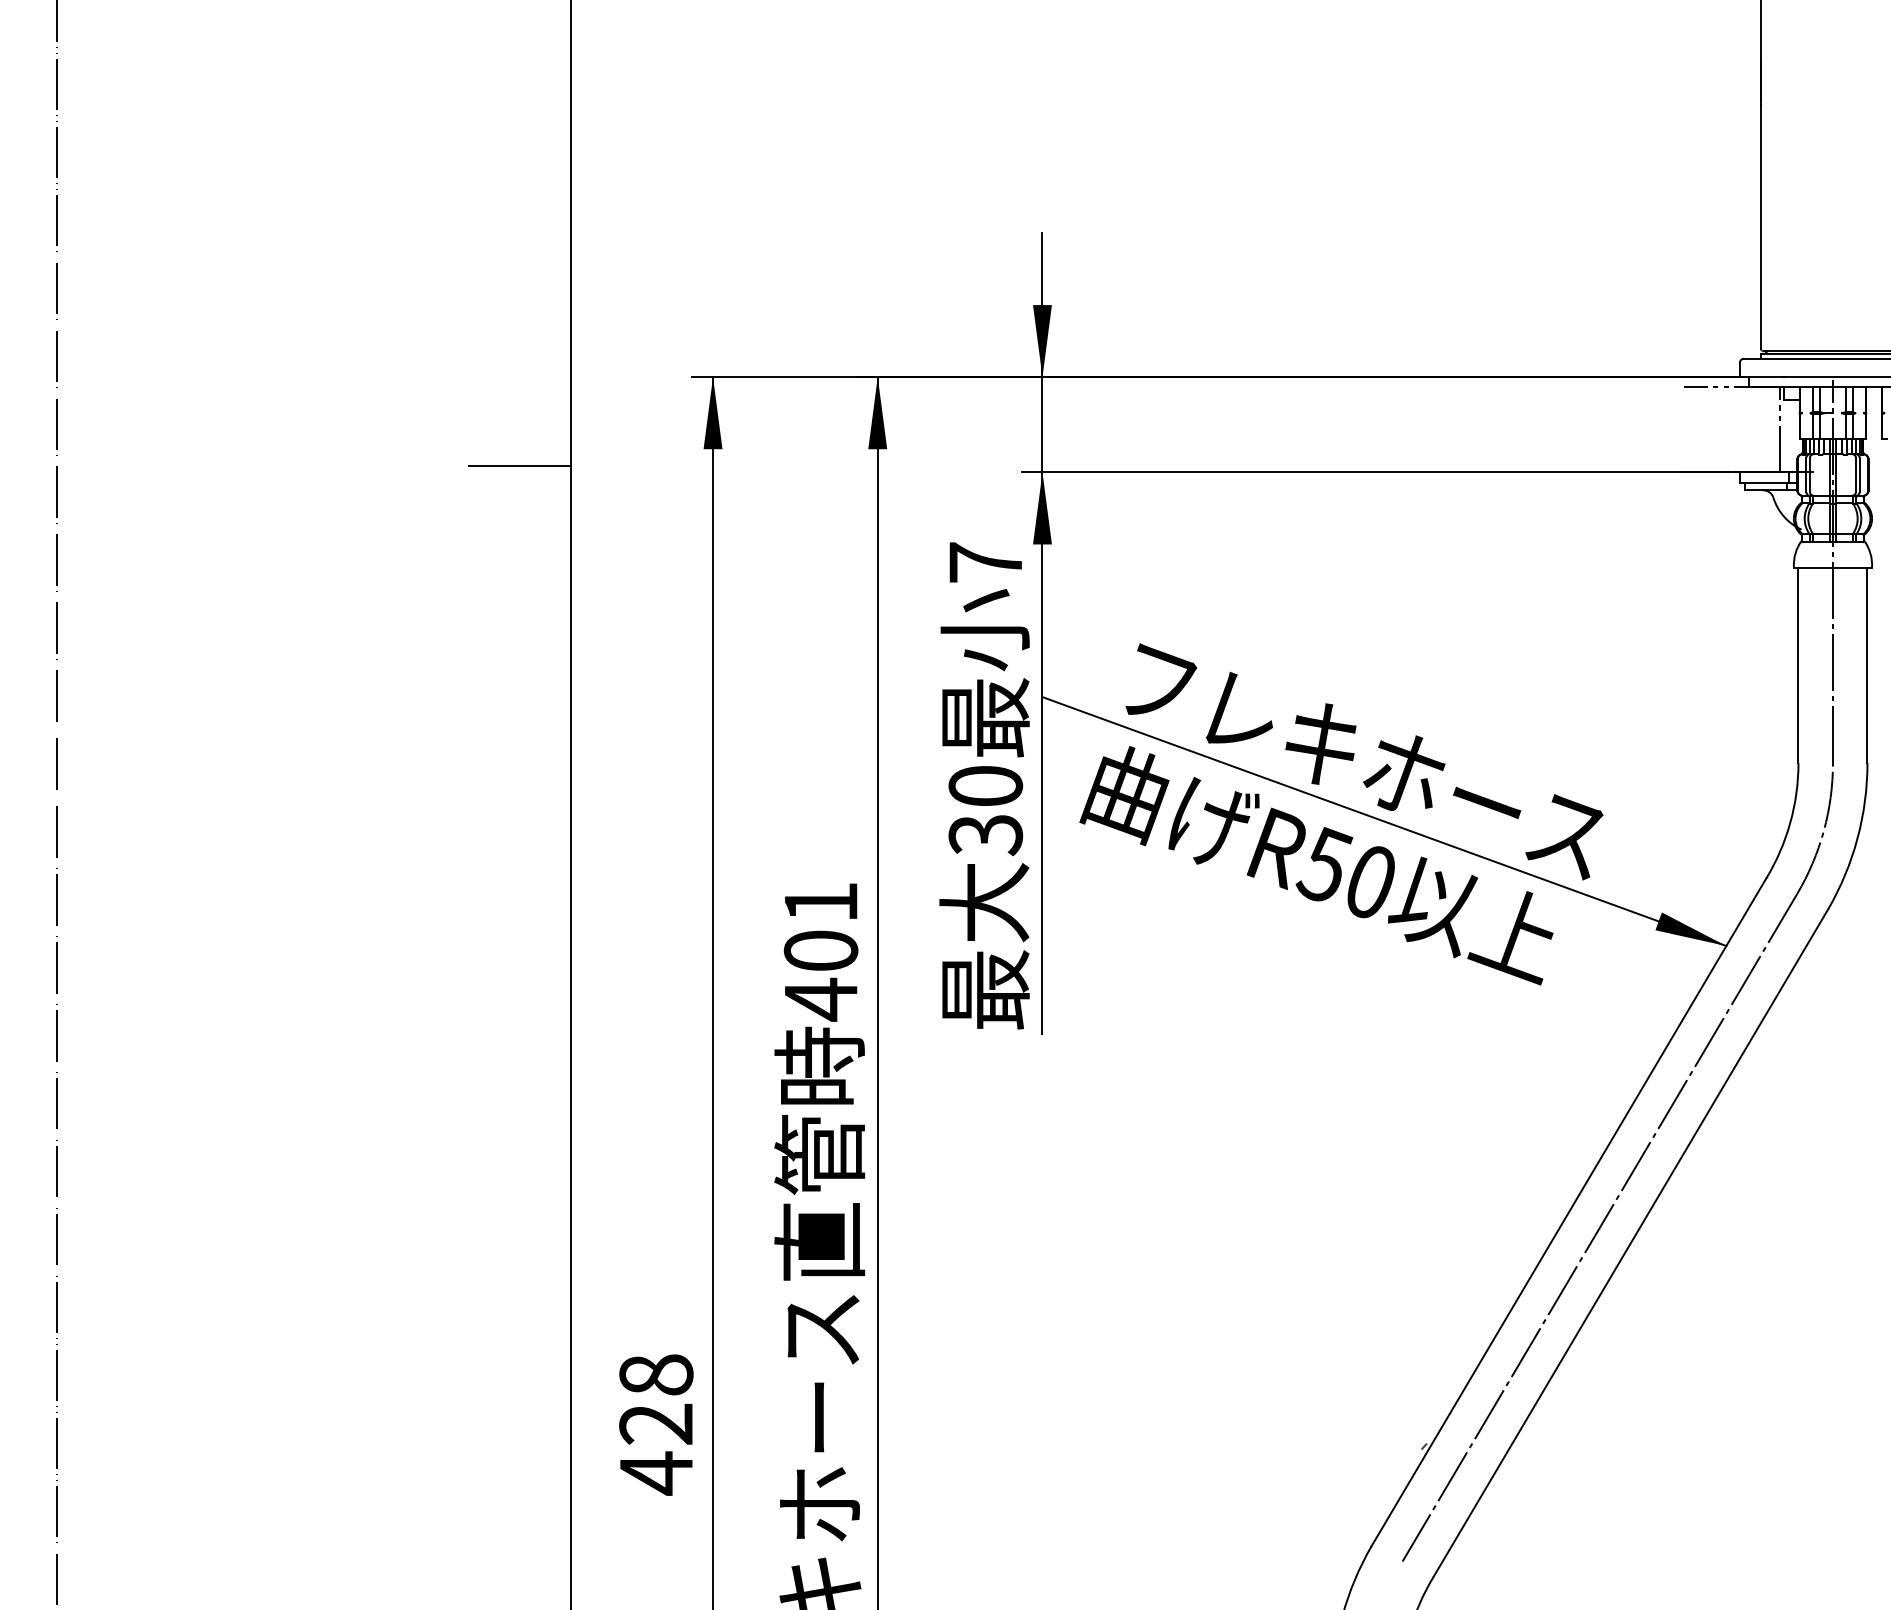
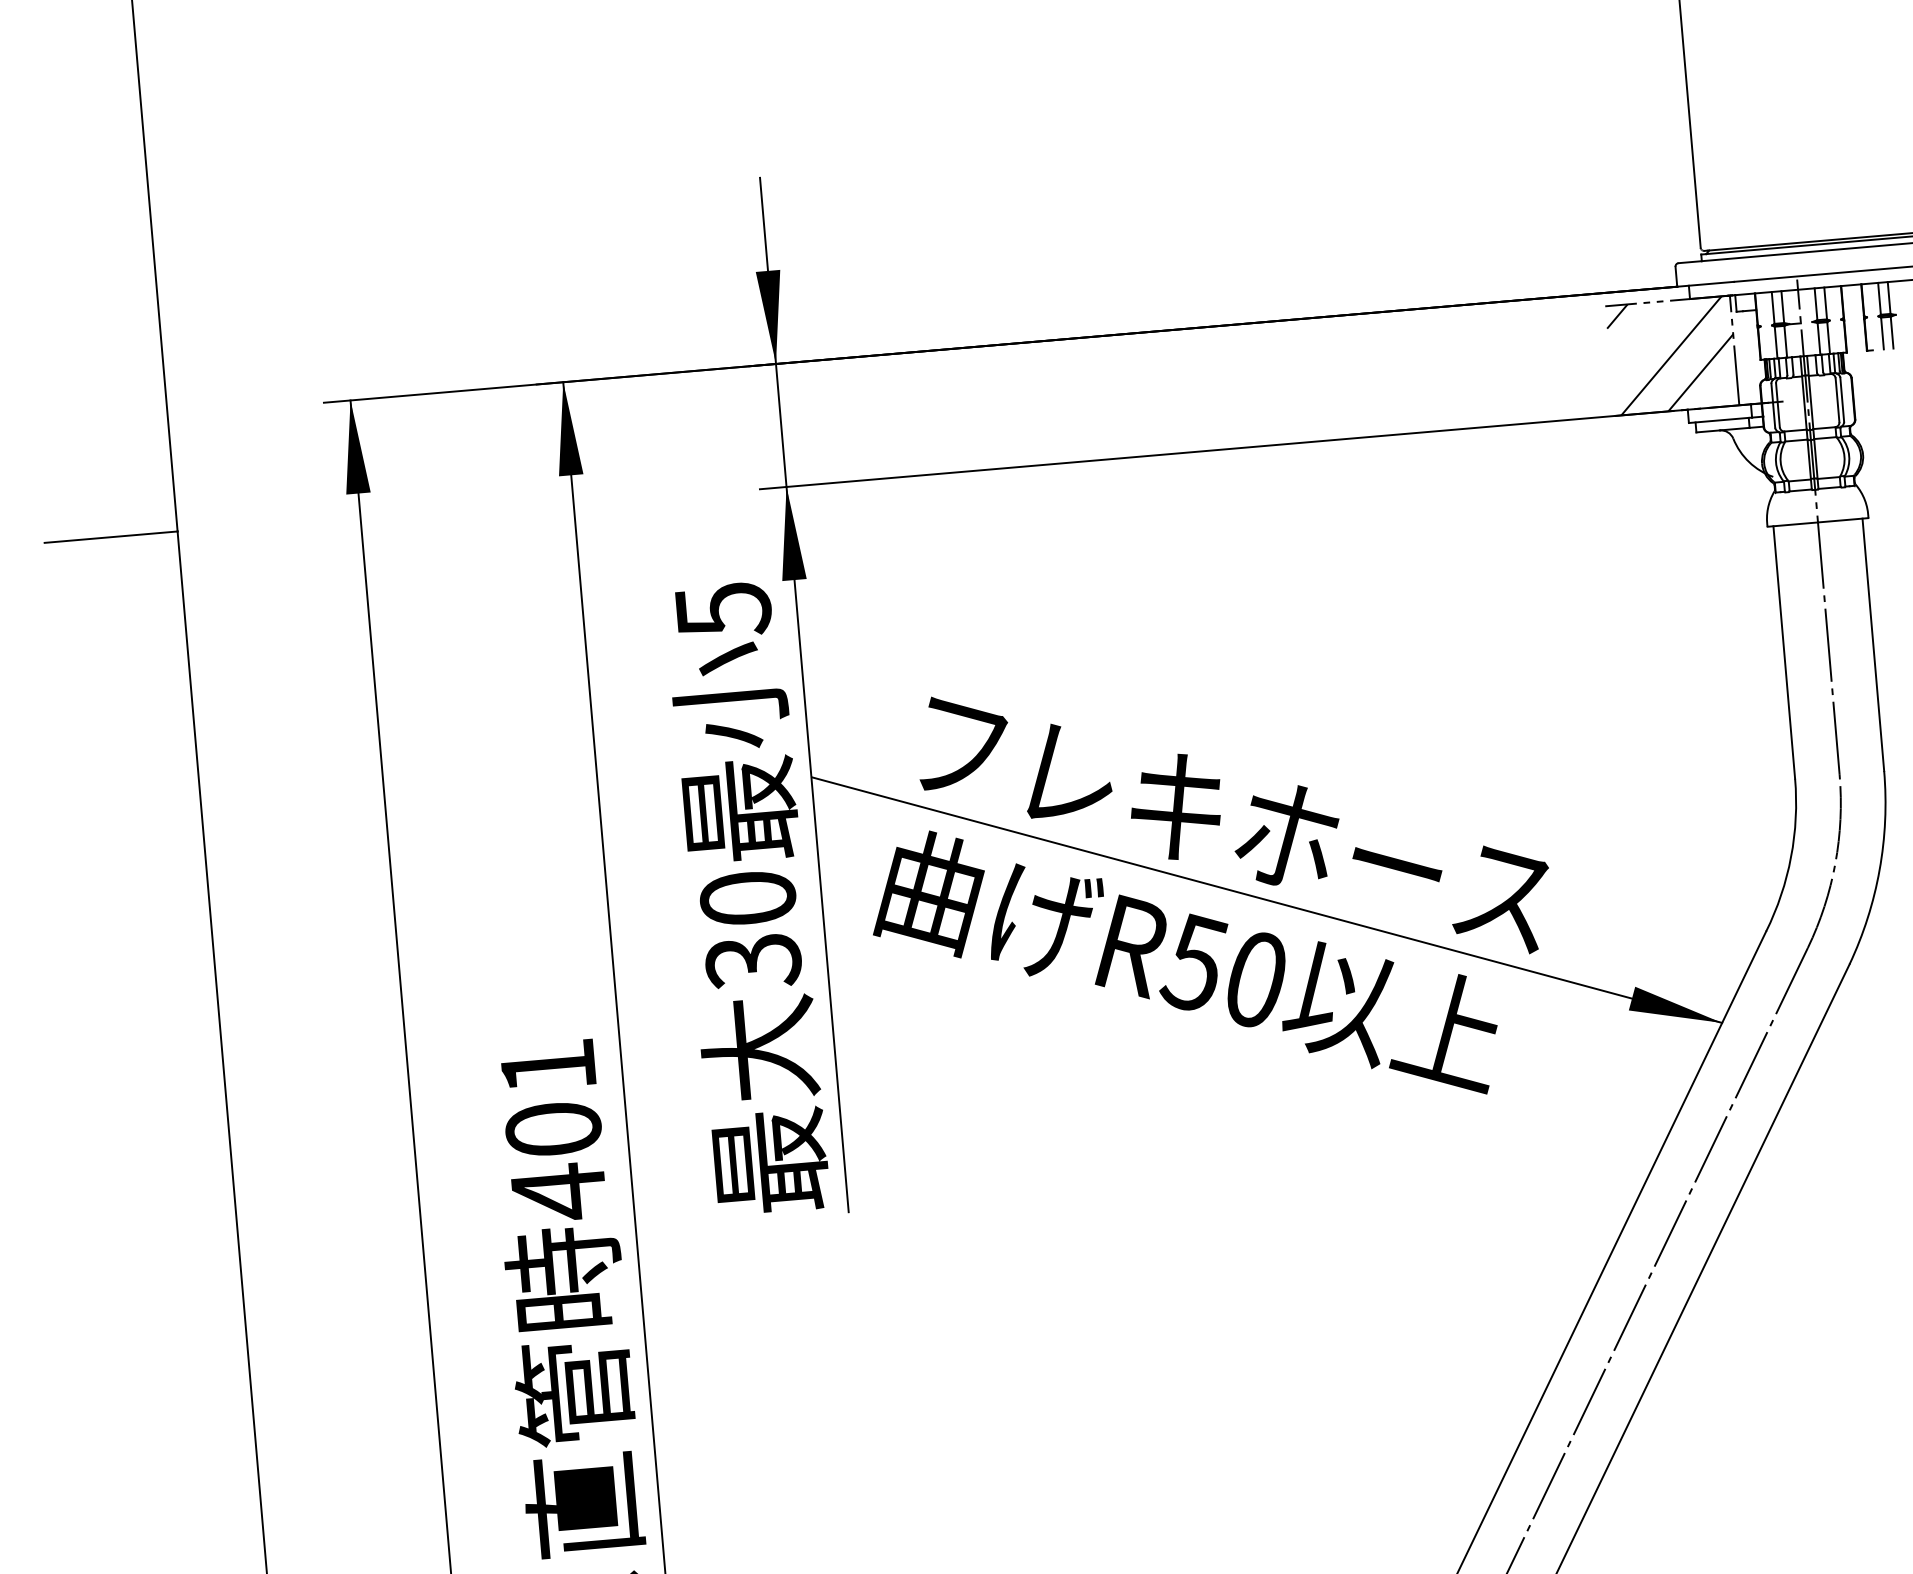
hatch: (1731, 429) -> (1671, 355), added
text: (986, 563) -> (724, 610), 7 -> 5

